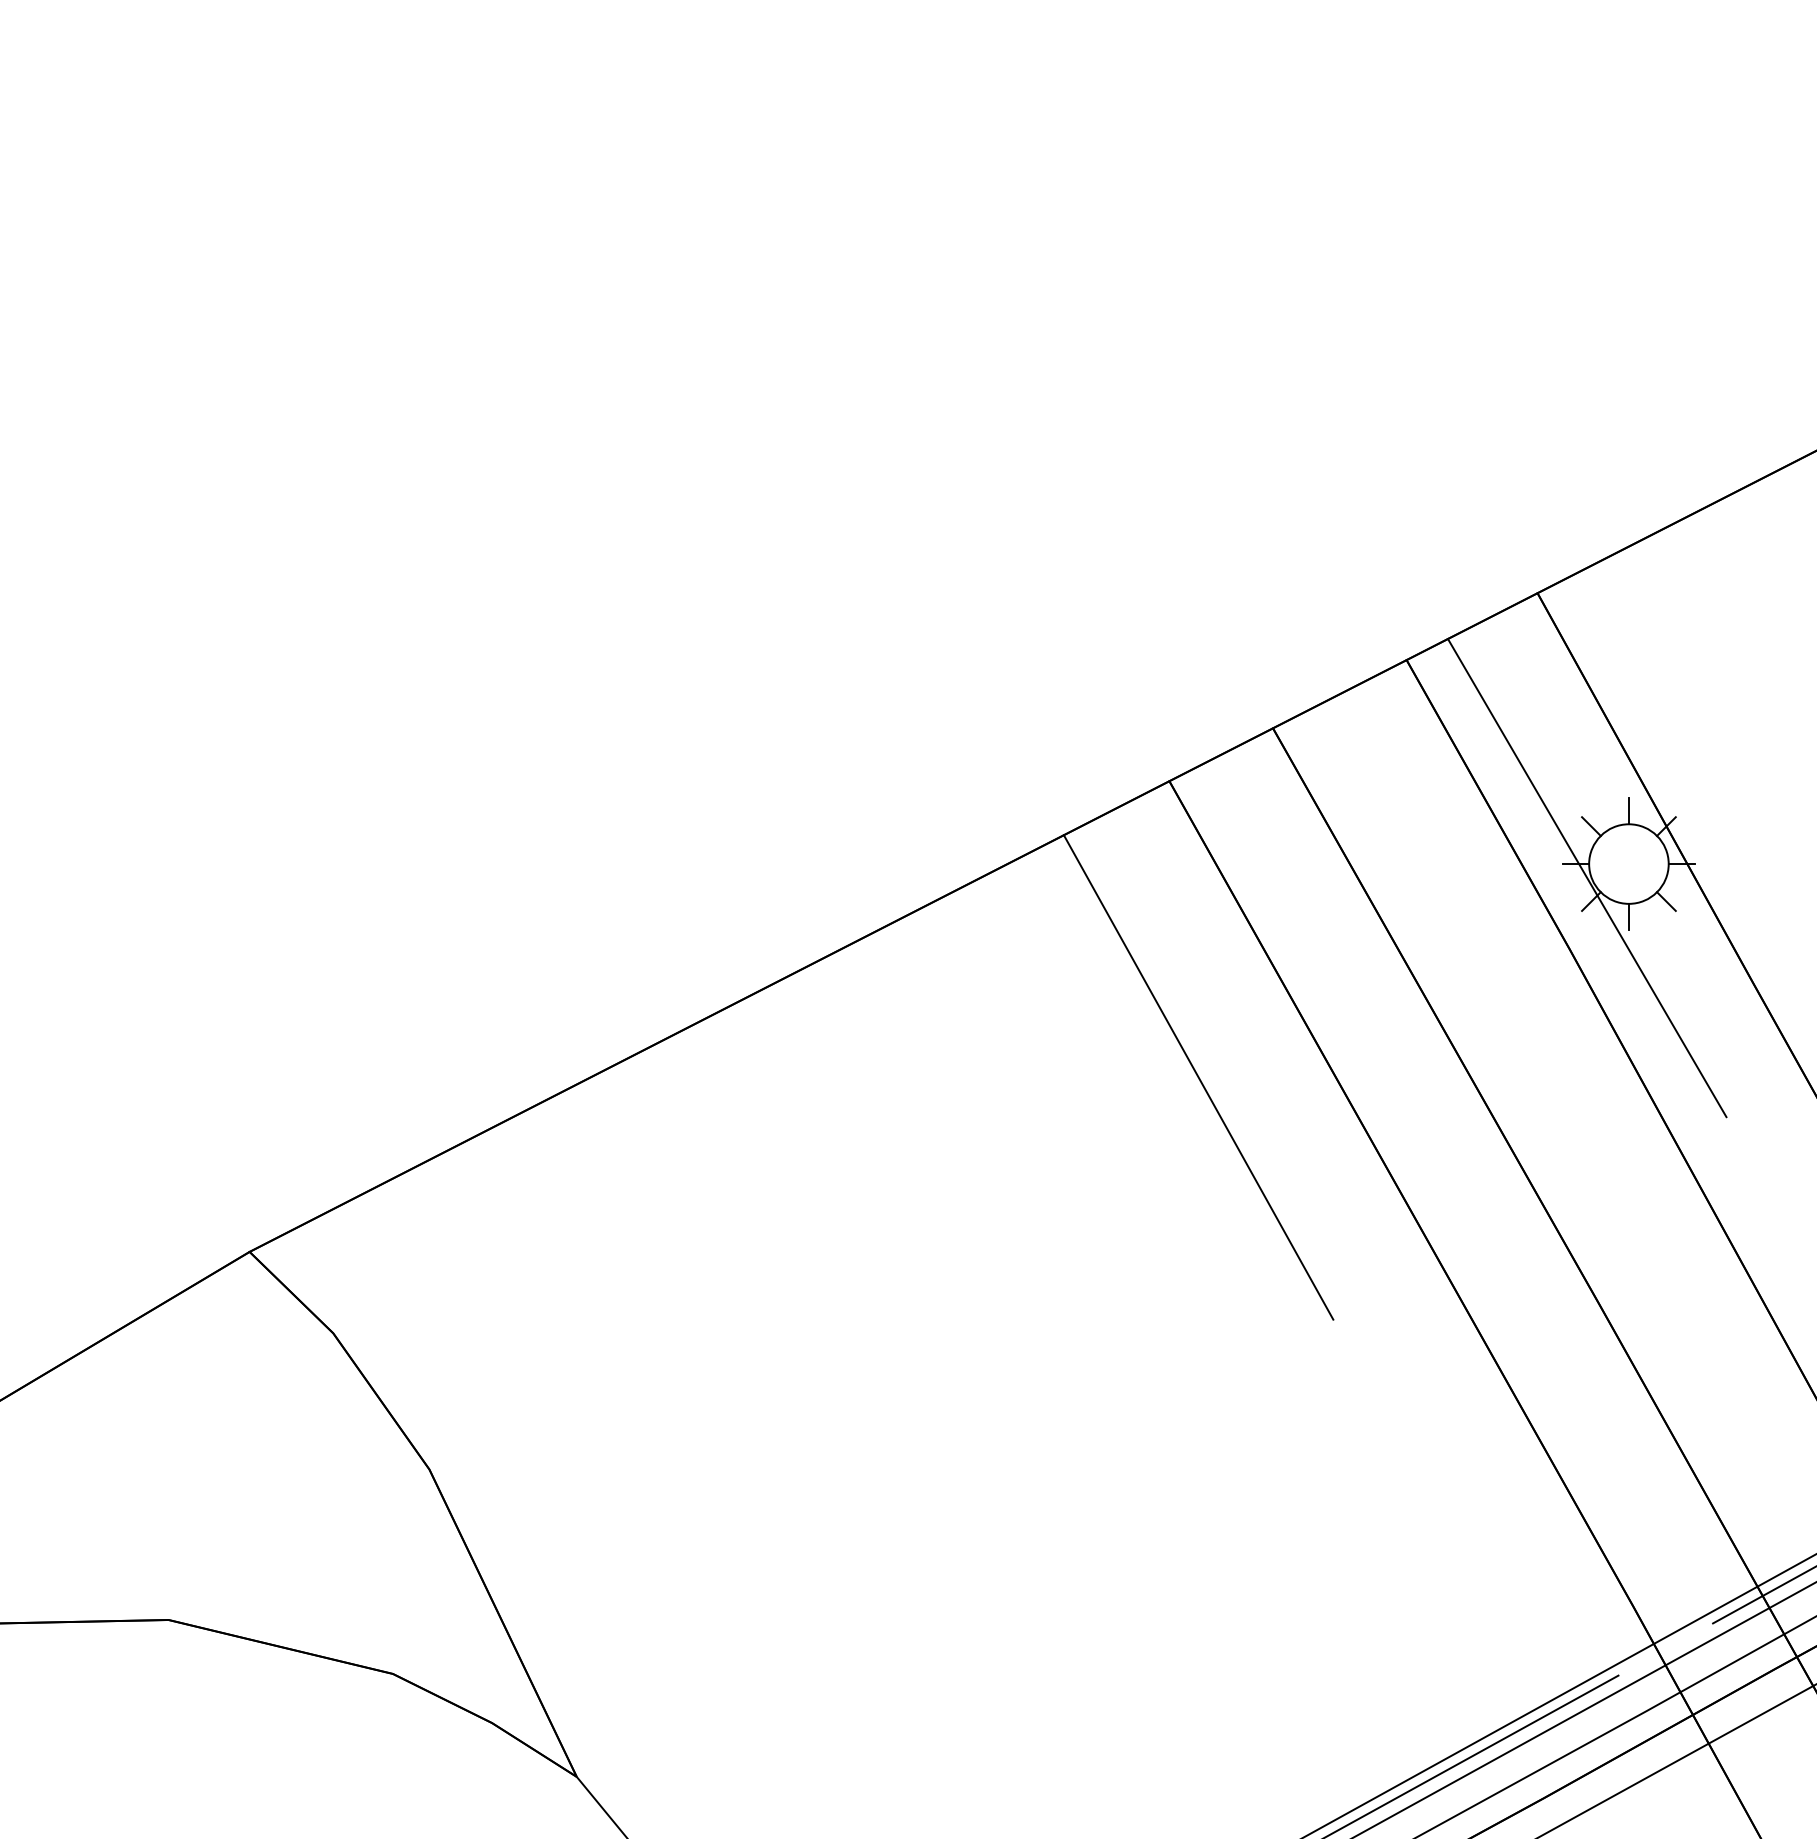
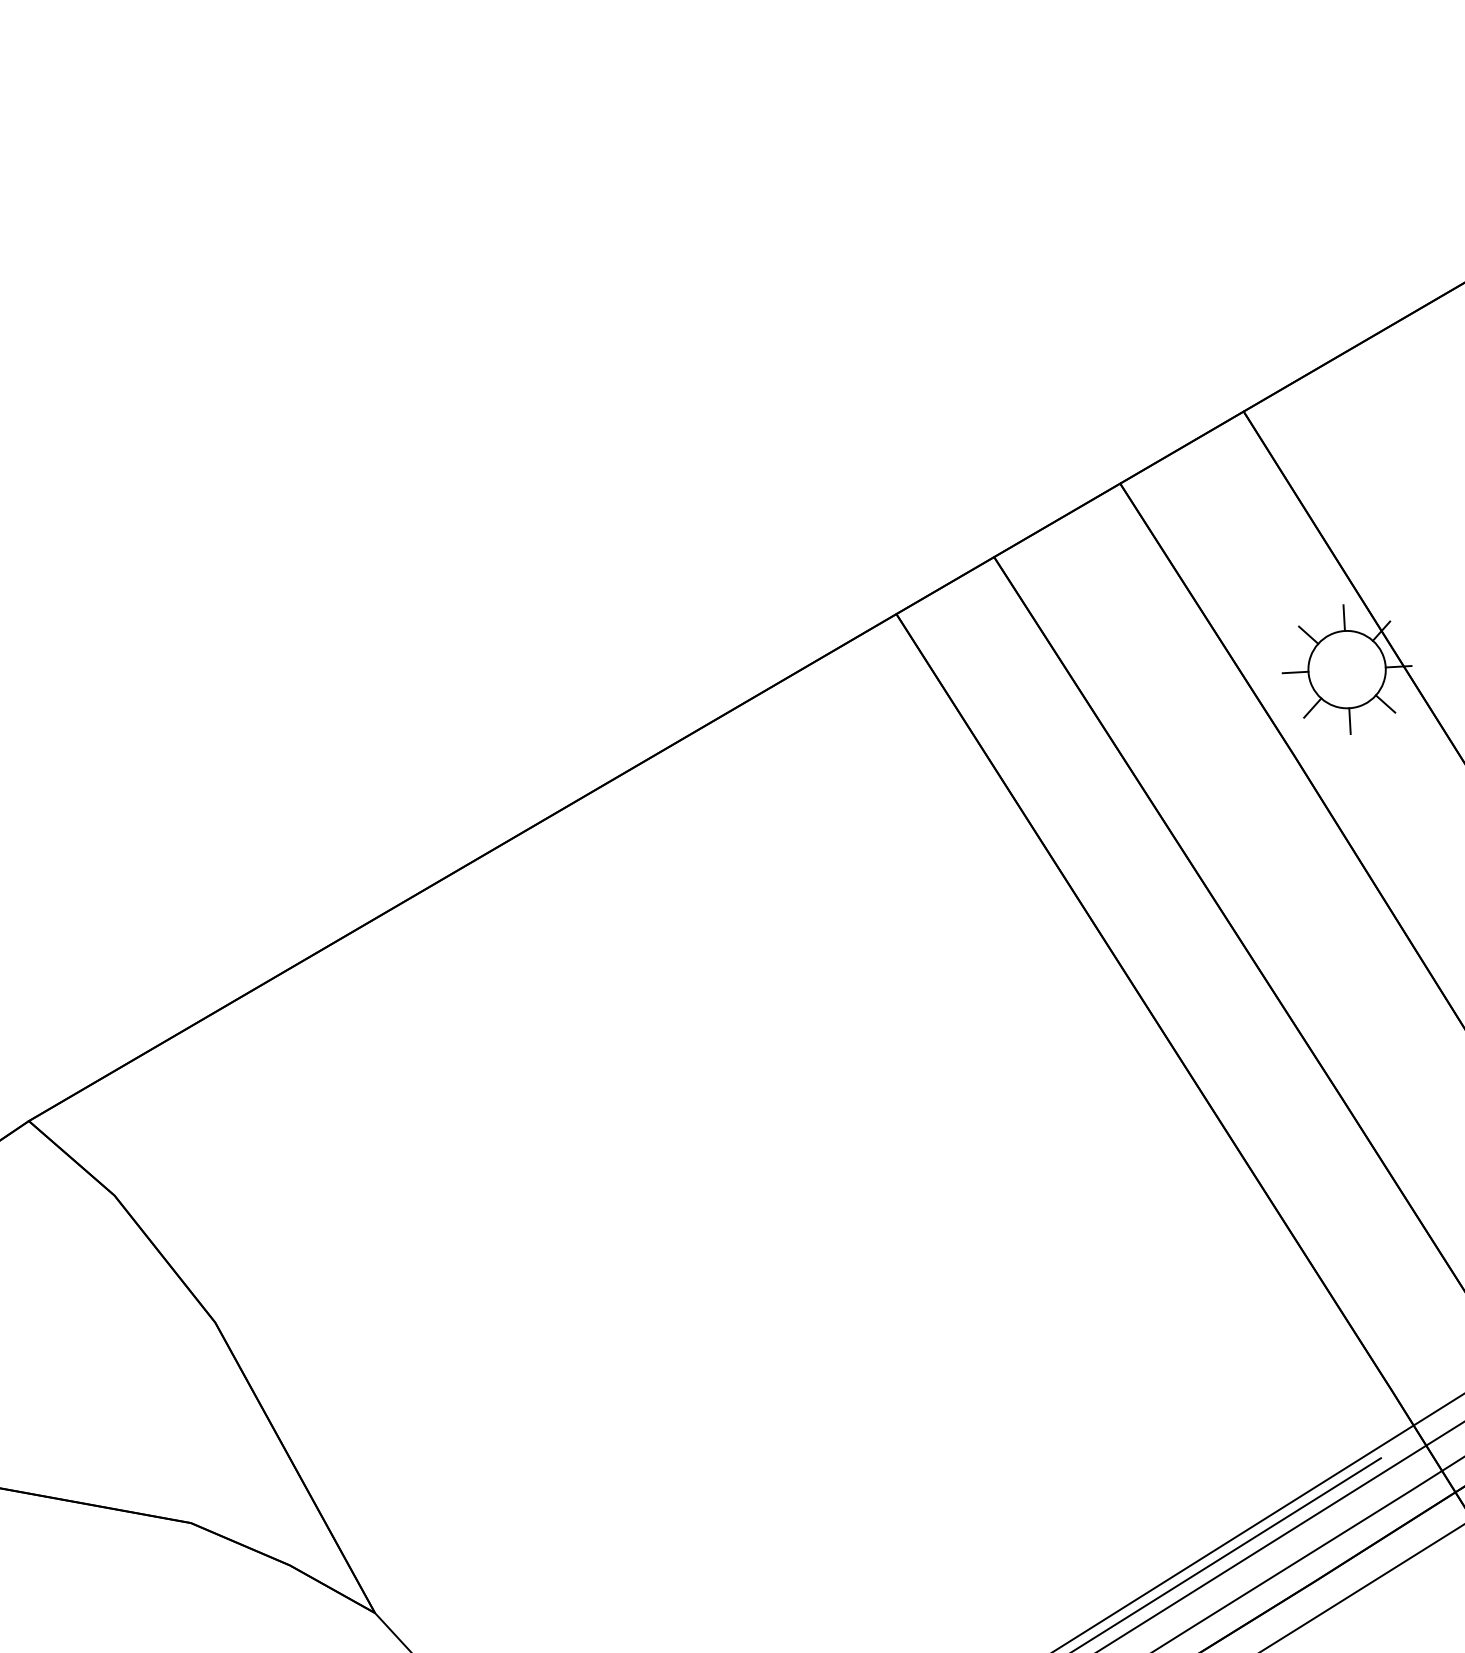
line: (1586, 878) -> (1306, 685), removed
line: (1198, 1077) -> (940, 900), removed

